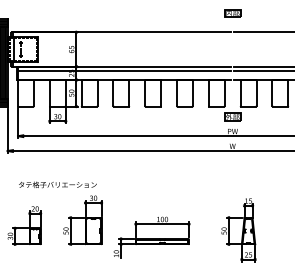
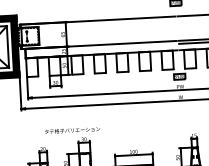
line: (124, 71) -> (101, 48), removed
text: (57, 184) -> (72, 130), moved

